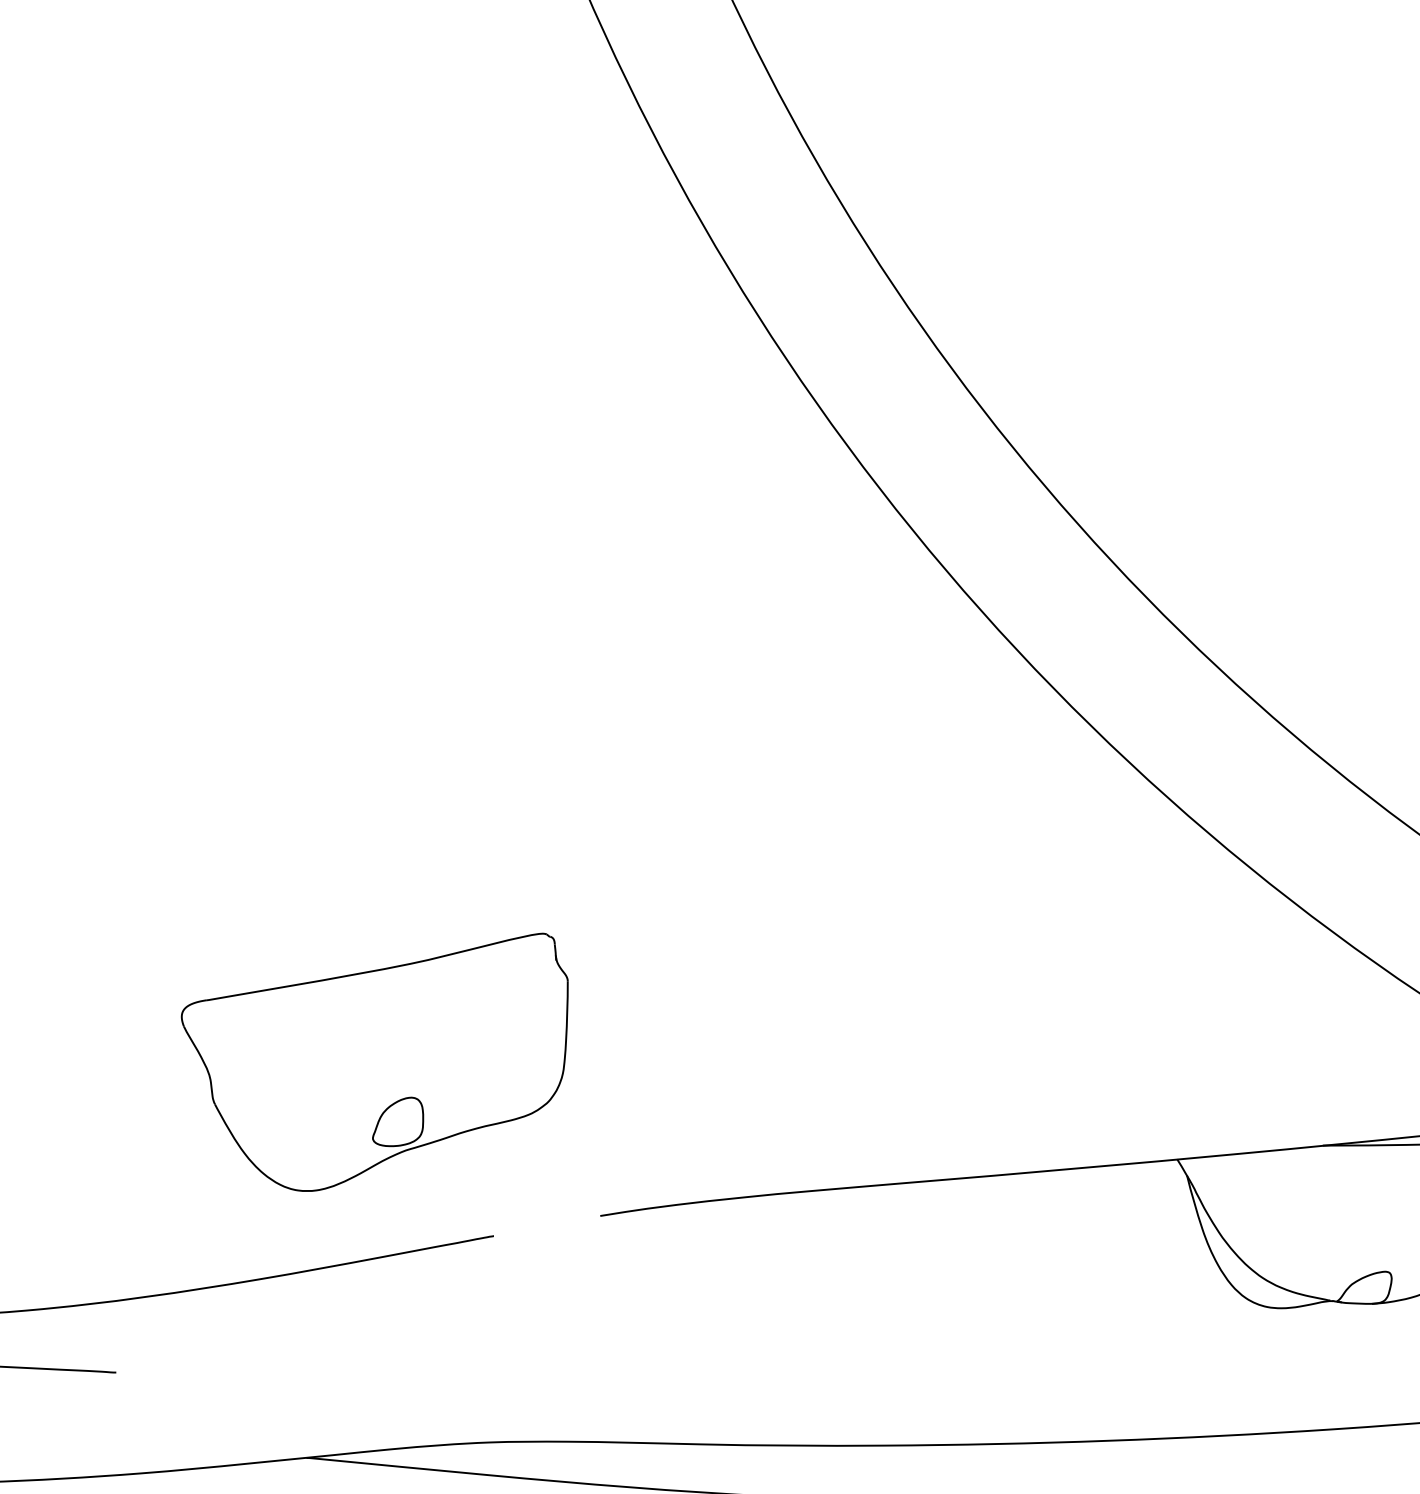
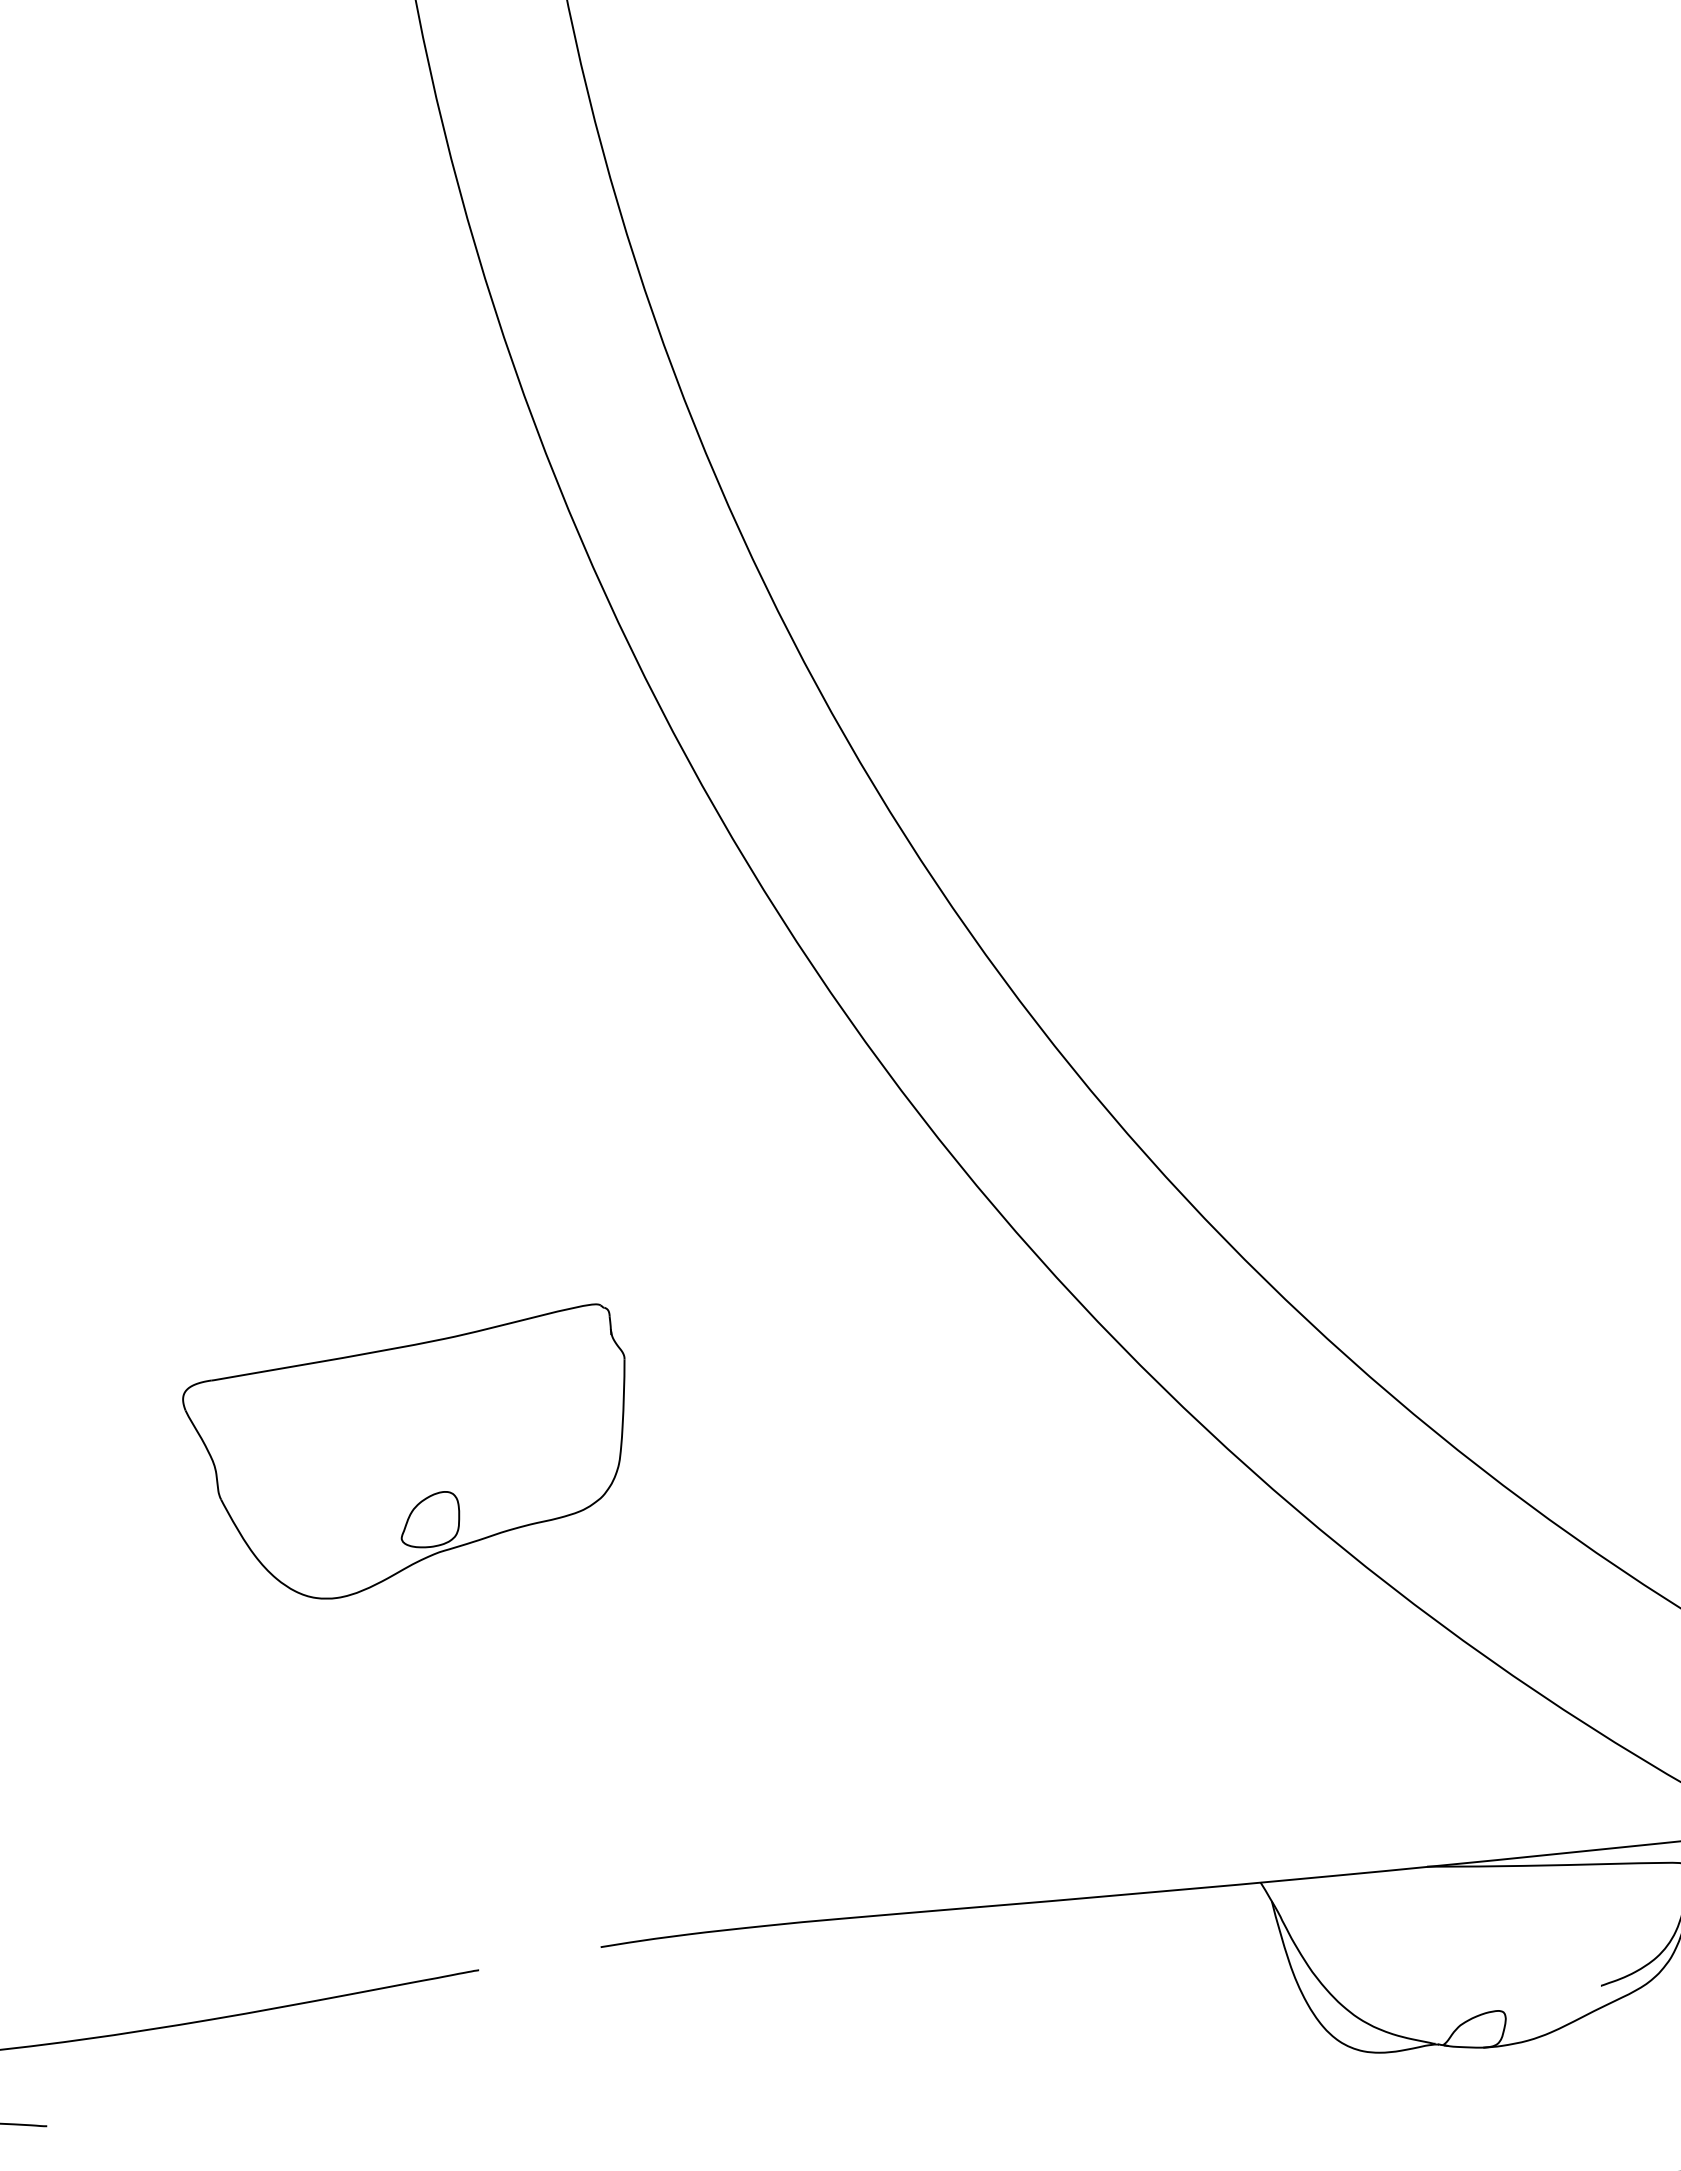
part: (374, 1062) -> (403, 1451), moved

